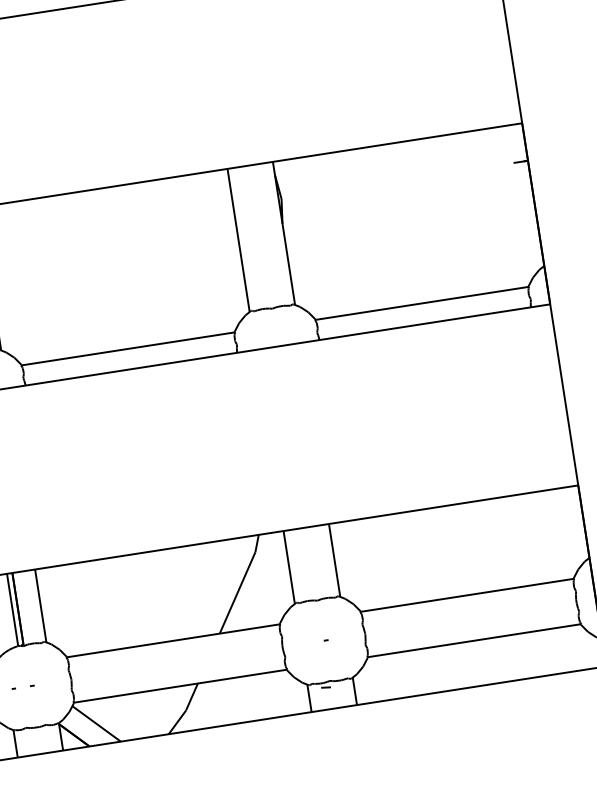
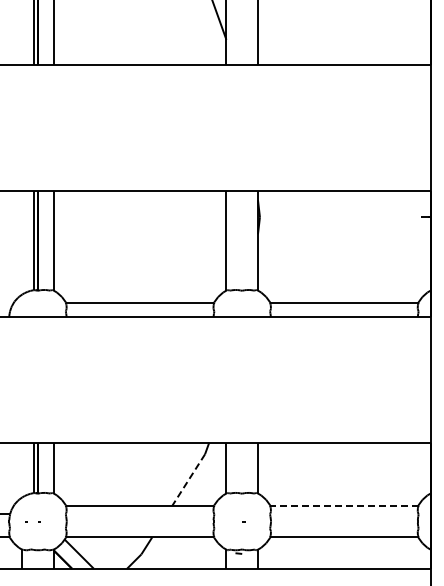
line: (237, 593) -> (188, 480), solid -> dashed
line: (465, 595) -> (343, 505), solid -> dashed

